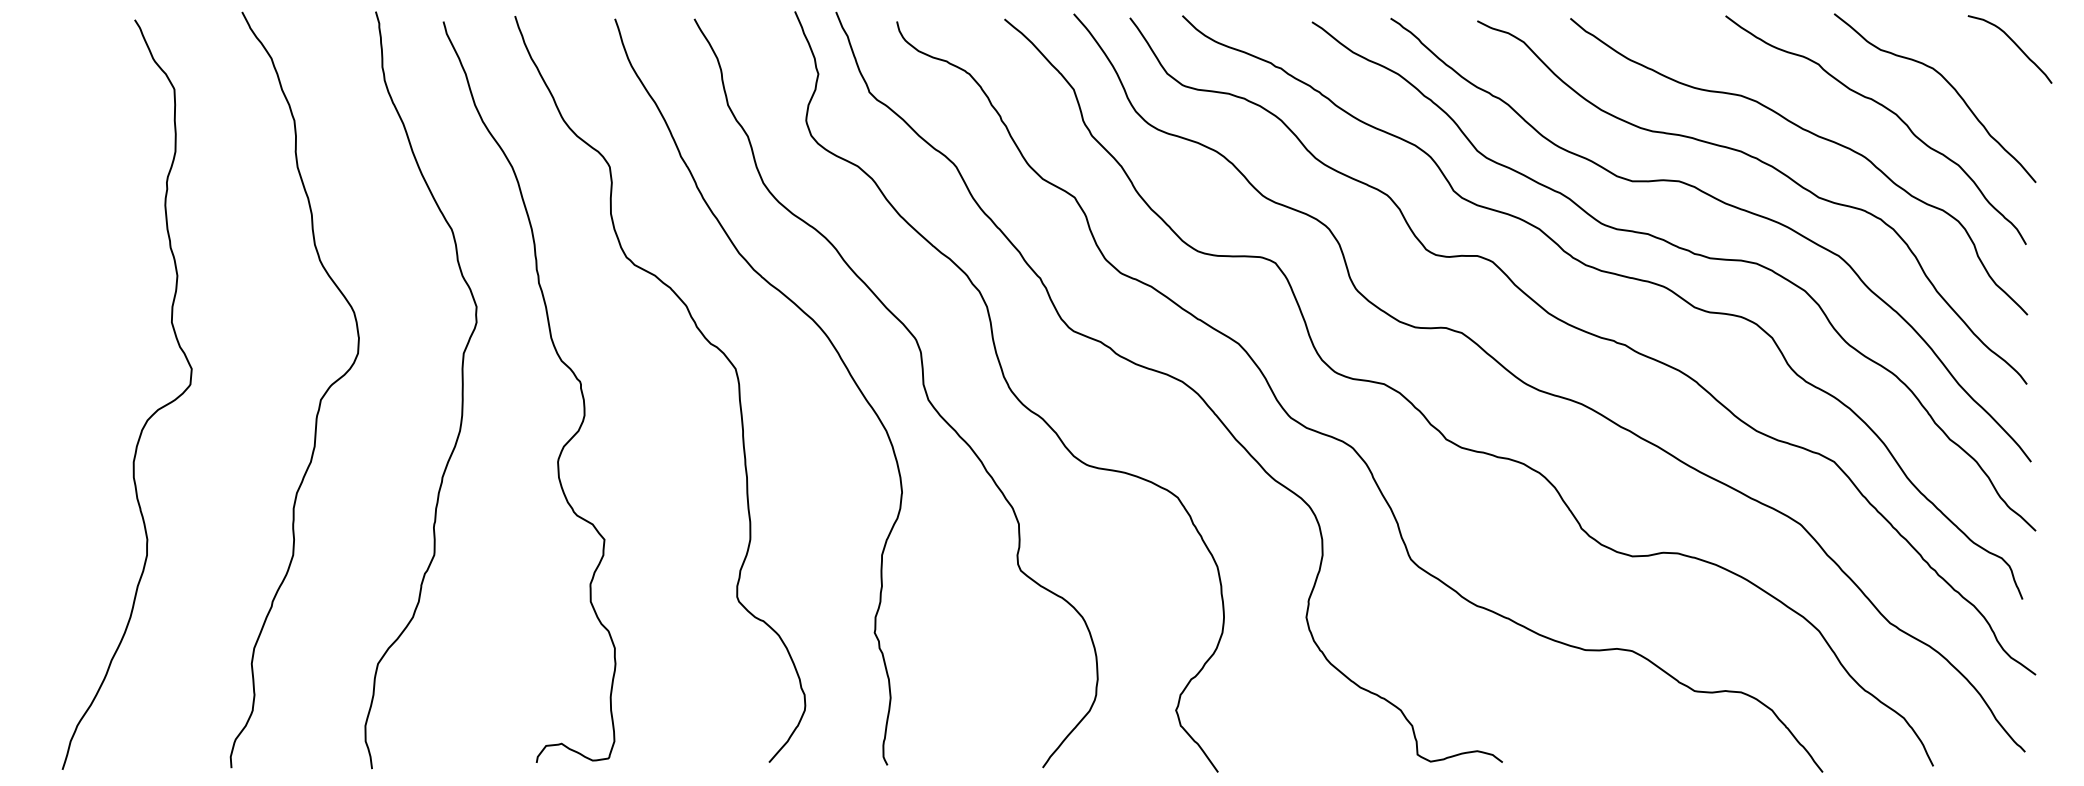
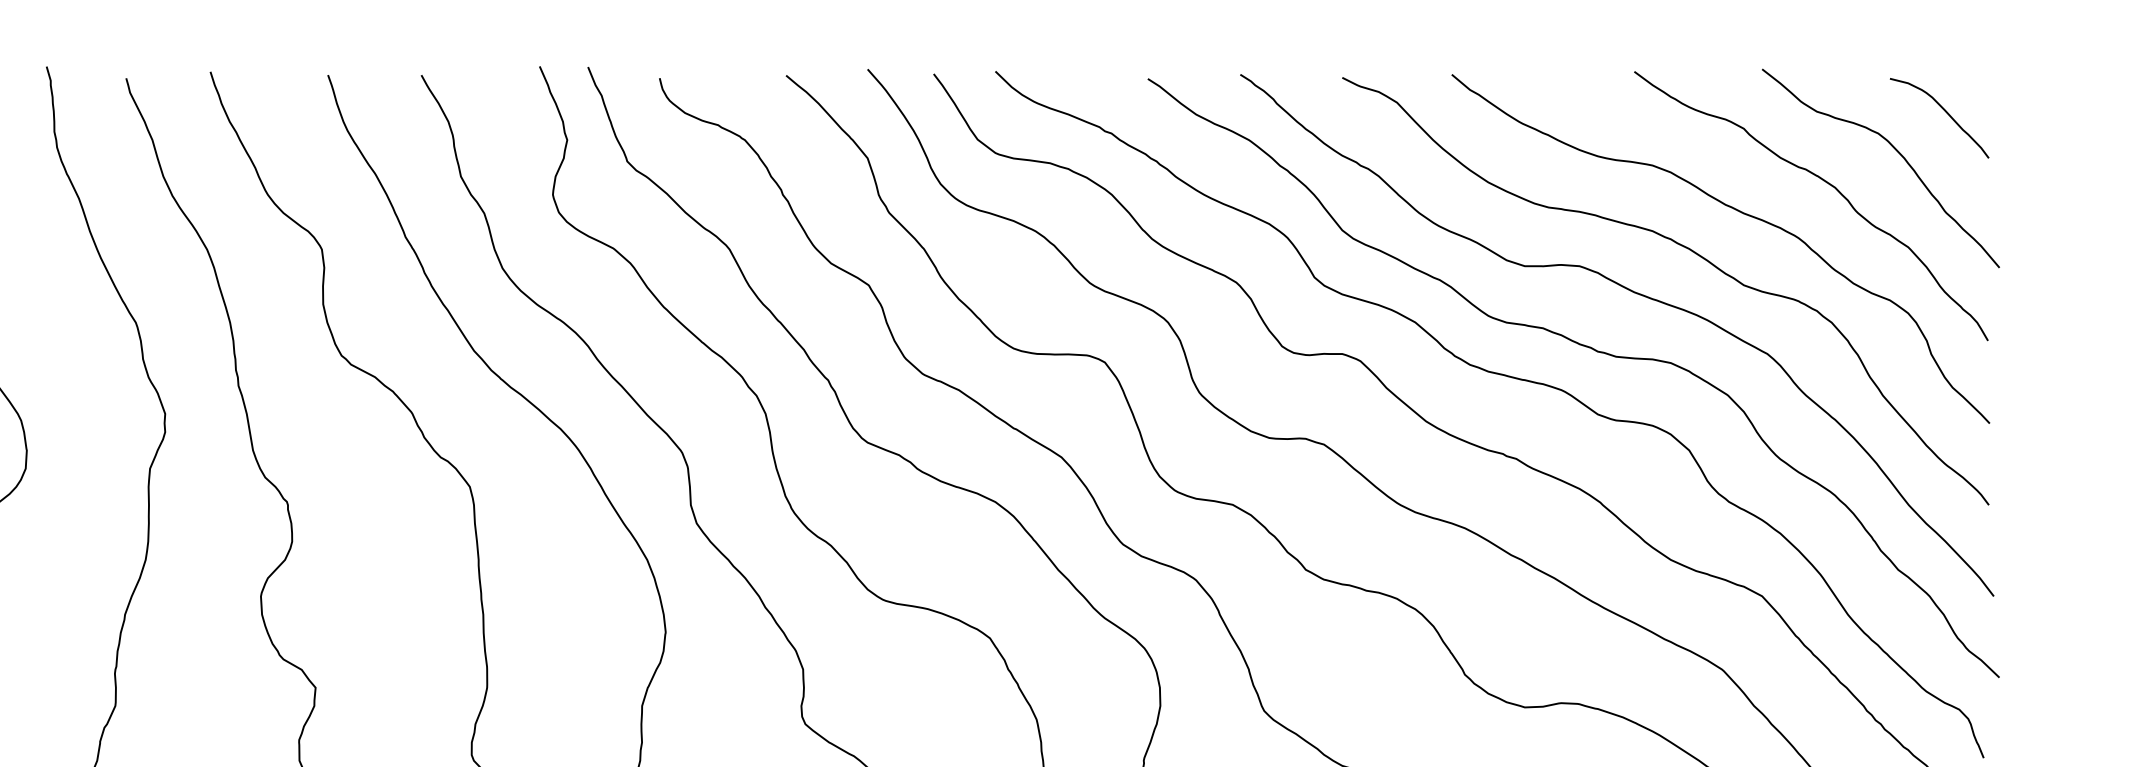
curve: (2014, 44) -> (1944, 112), moved

